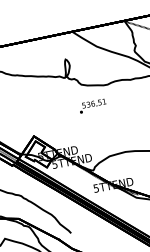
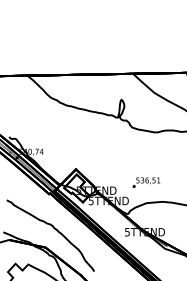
text: (92, 105) -> (146, 182), moved

